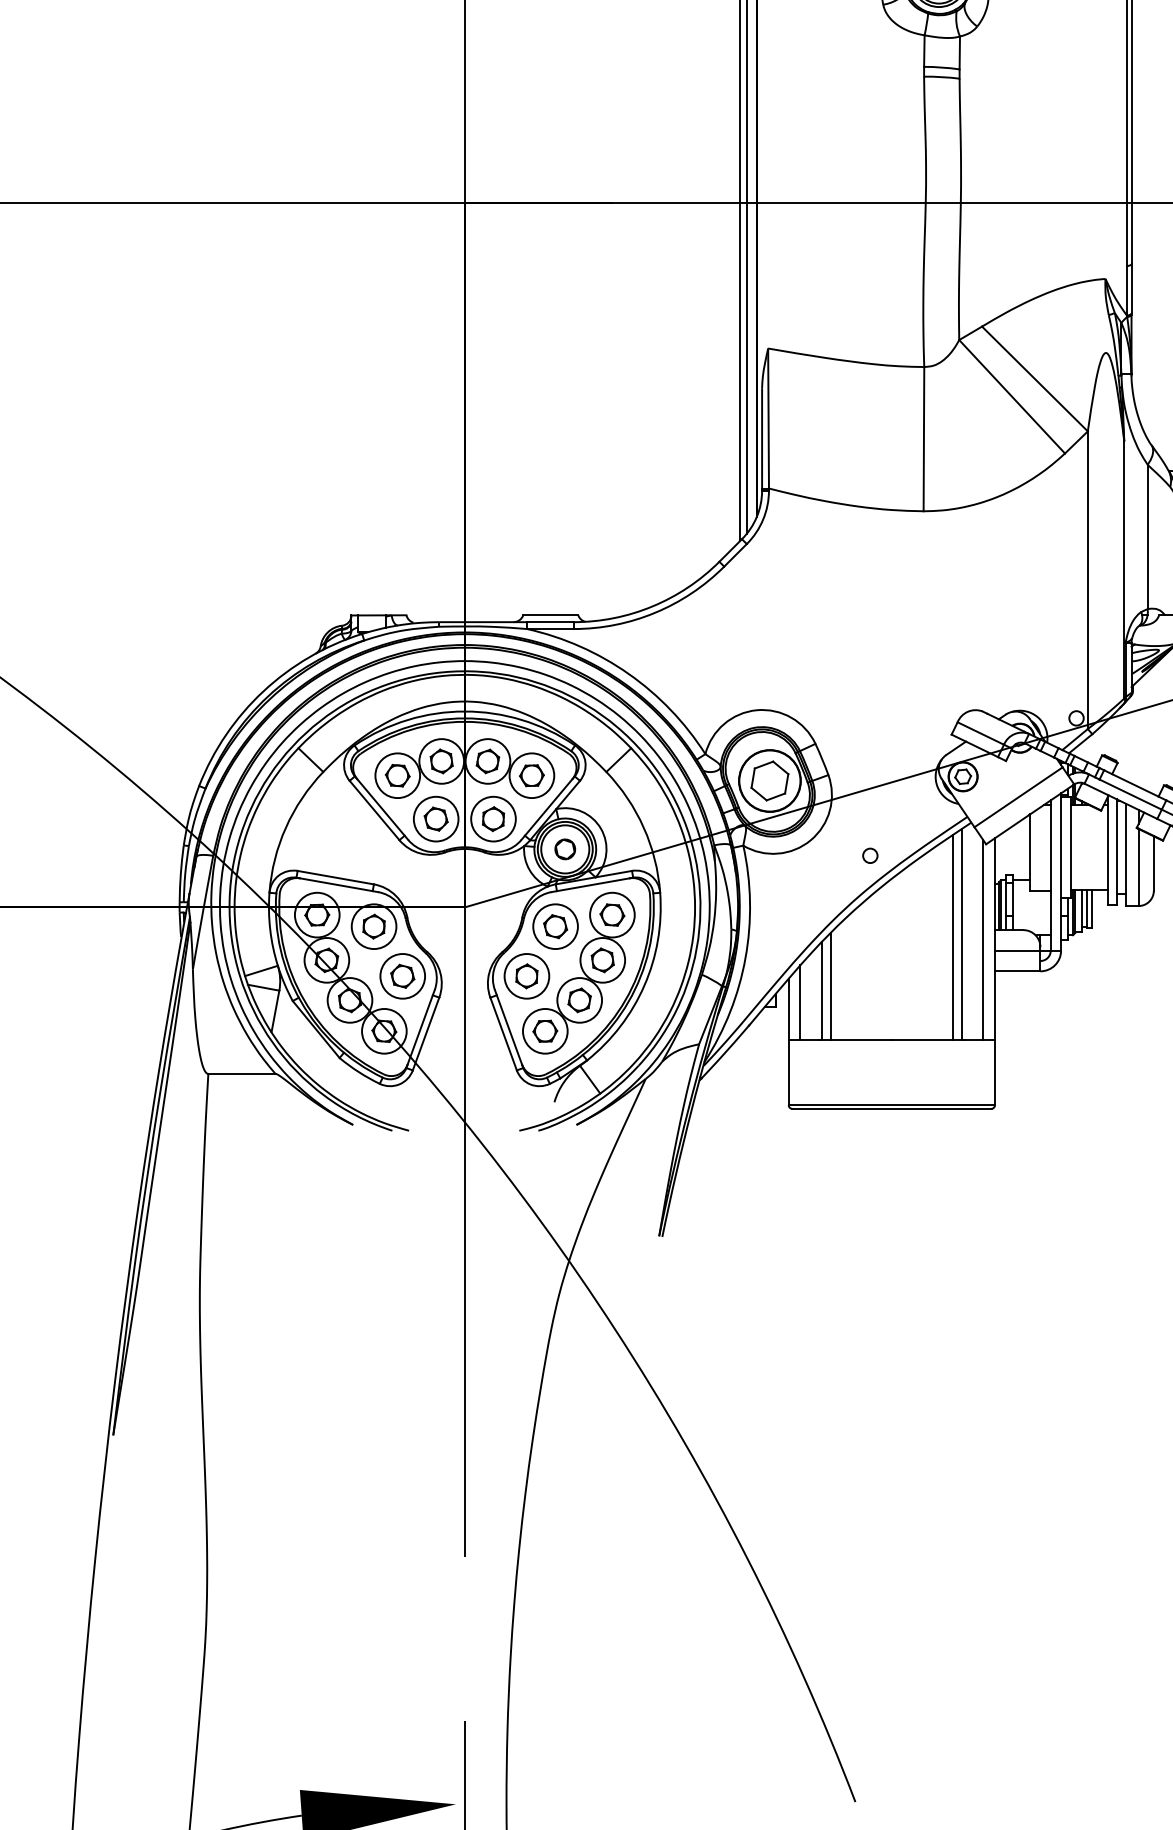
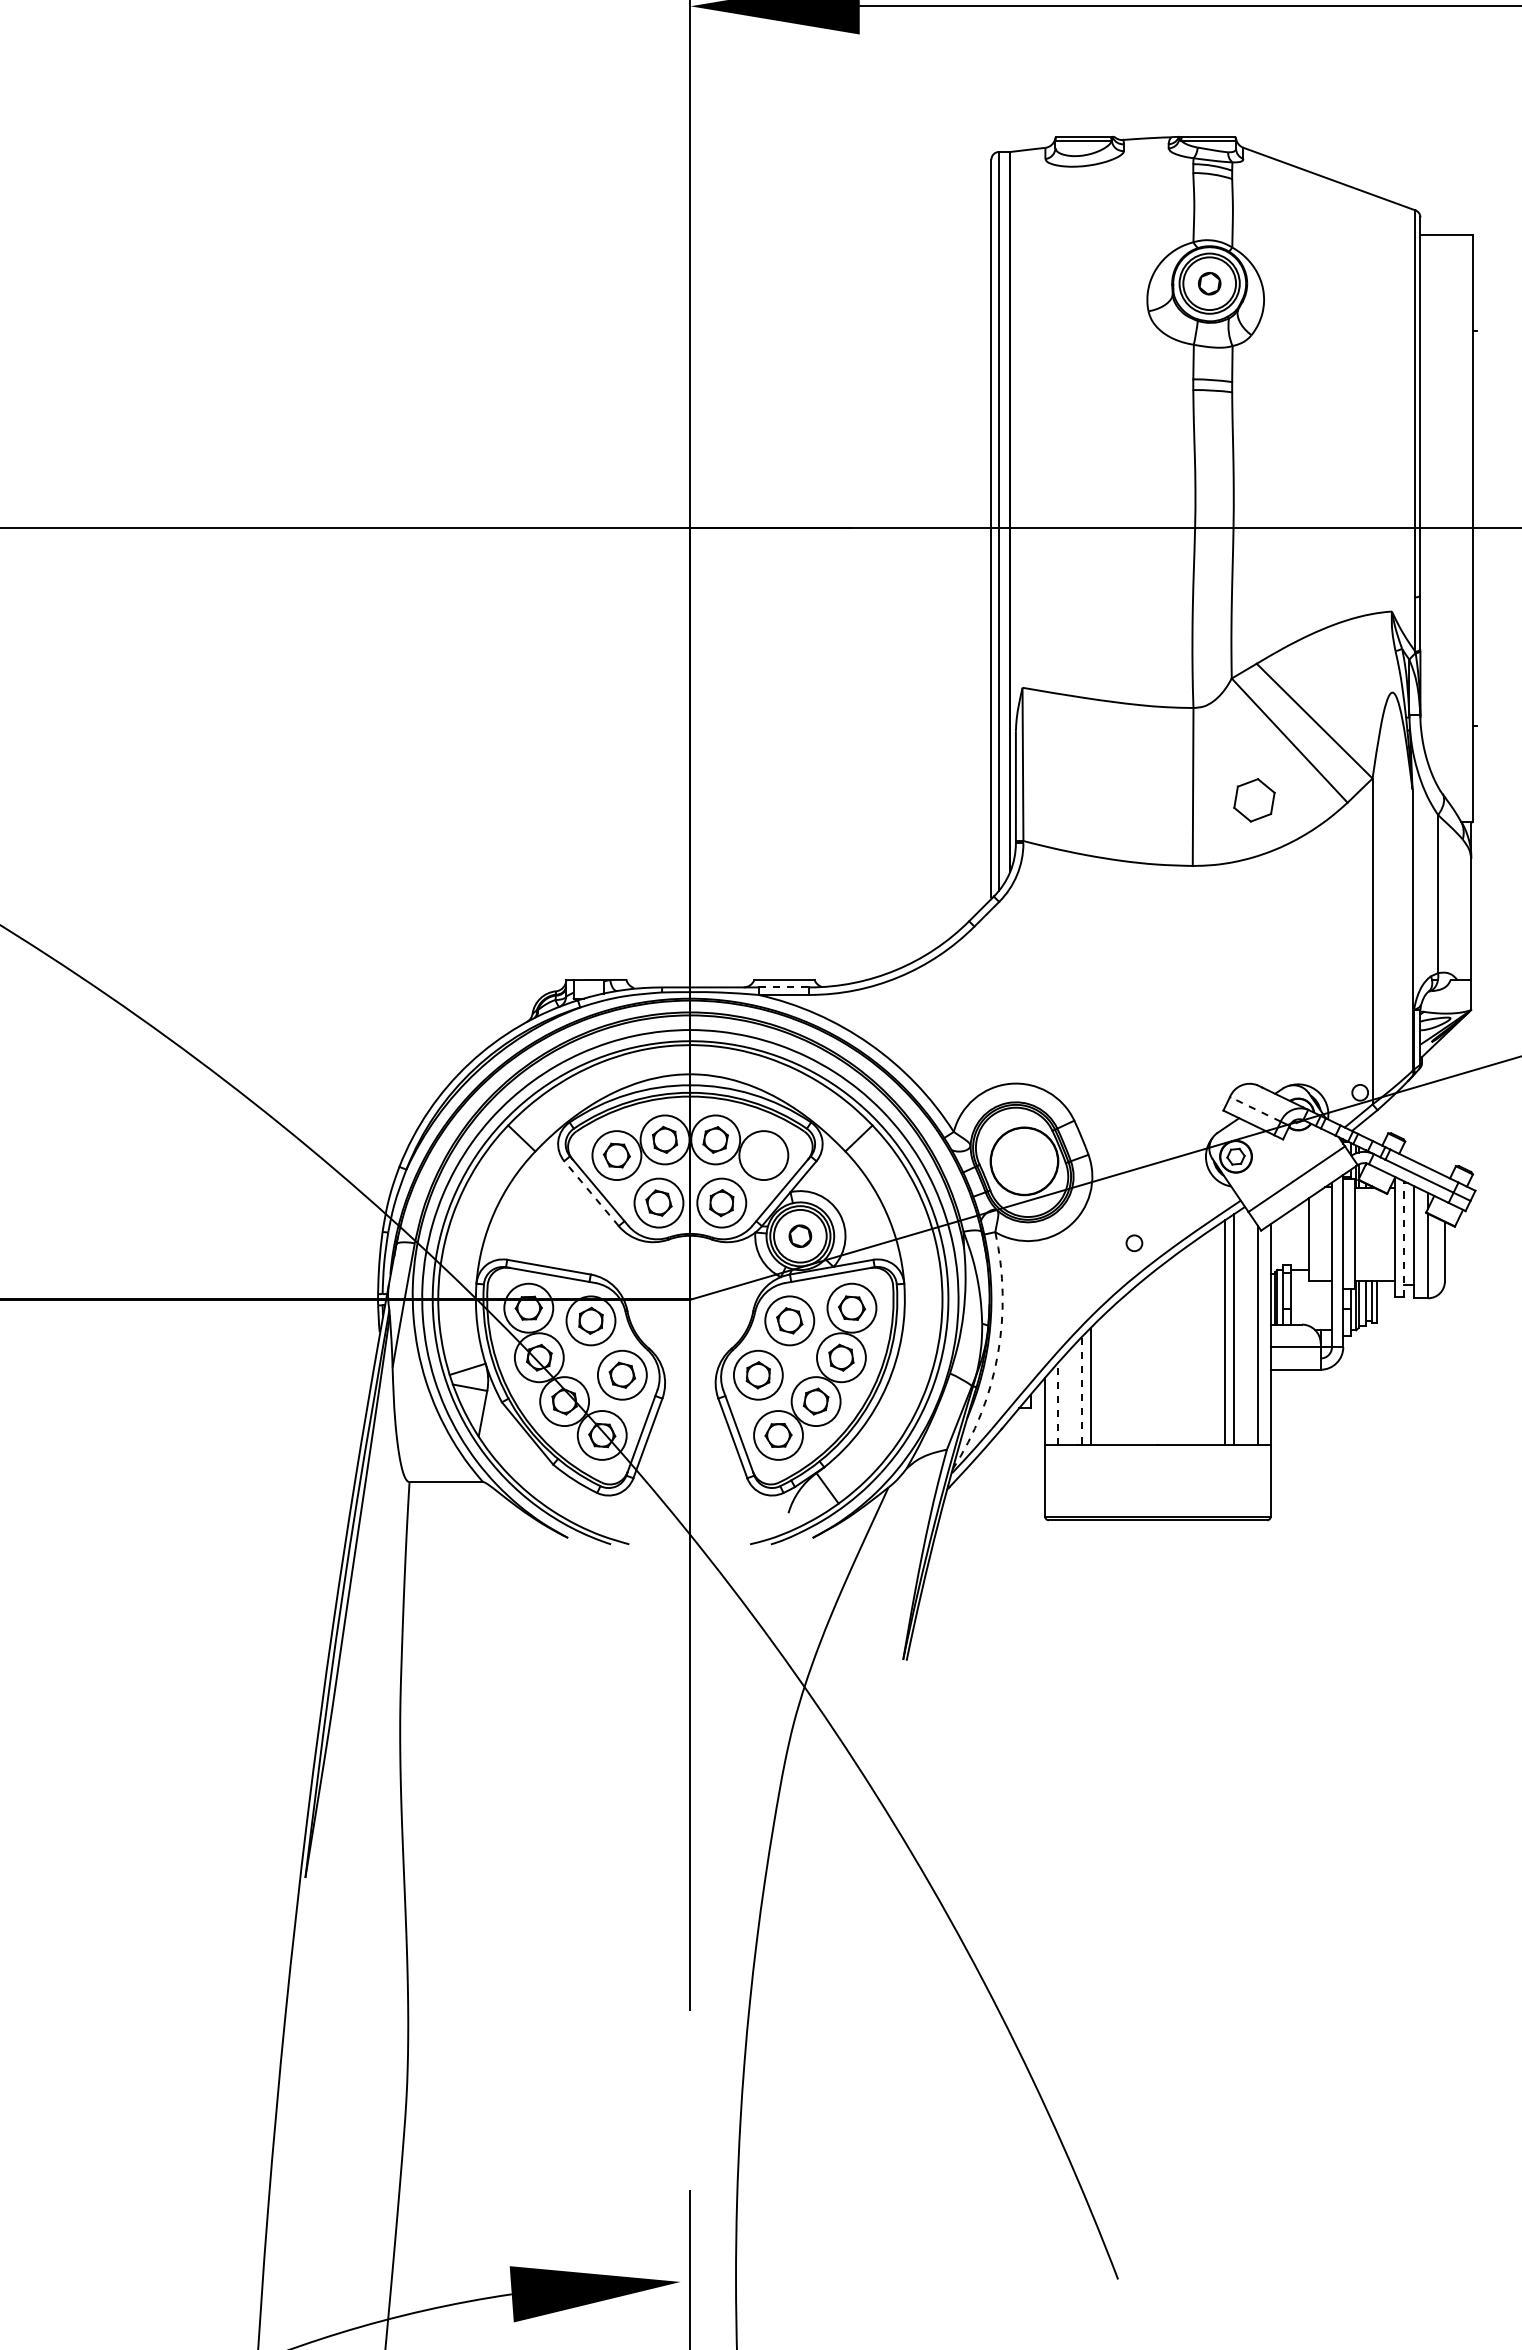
line: (550, 622) -> (784, 987), solid -> dashed
line: (979, 733) -> (1254, 1109), solid -> dashed
part: (531, 775) -> (763, 1155), removed
part: (769, 781) -> (1254, 800), moved
line: (374, 810) -> (591, 1193), solid -> dashed
line: (1116, 852) -> (1404, 1239), solid -> dashed
arc: (745, 958) -> (997, 1355), solid -> dashed
line: (822, 991) -> (1081, 1391), solid -> dashed
line: (800, 1002) -> (1057, 1403), solid -> dashed

